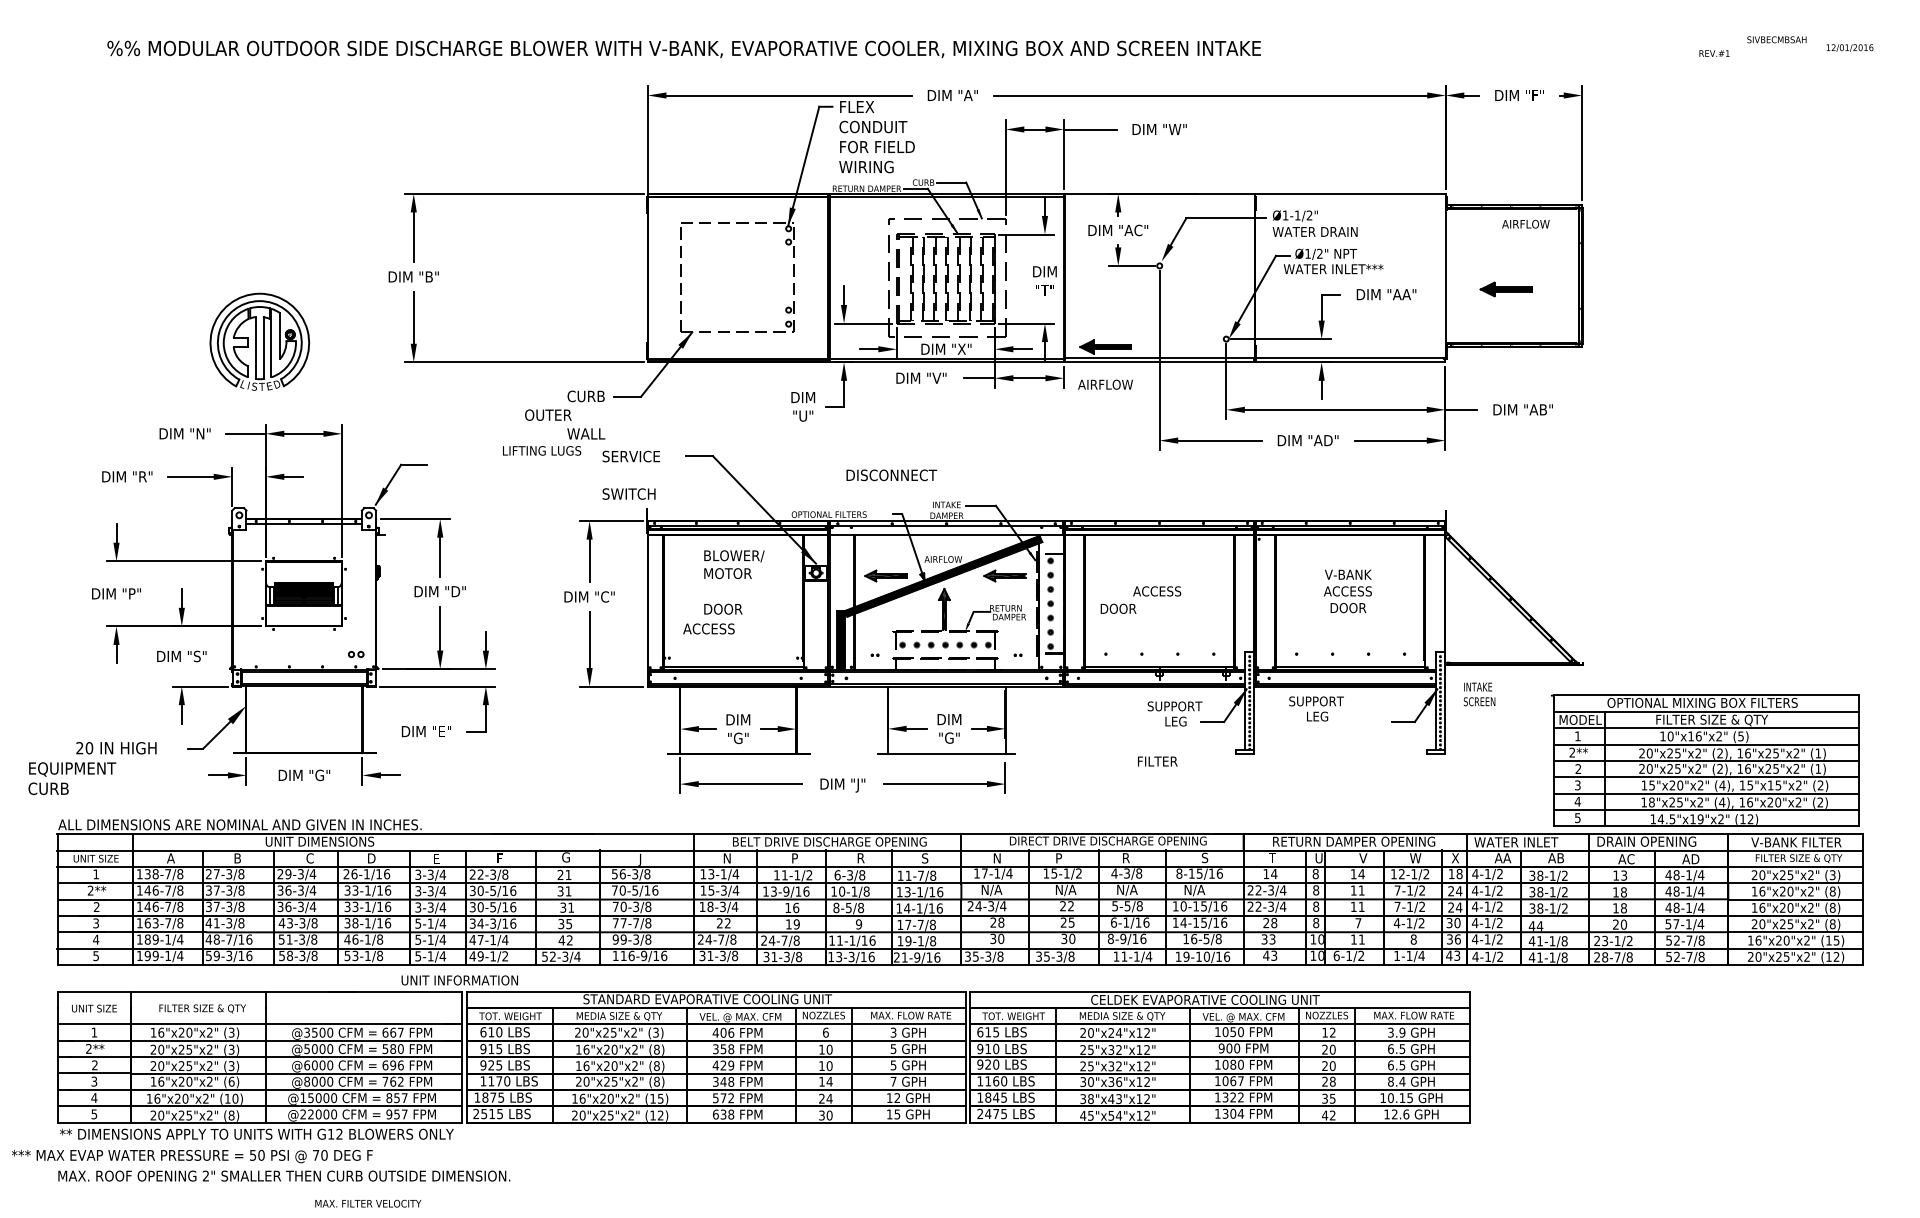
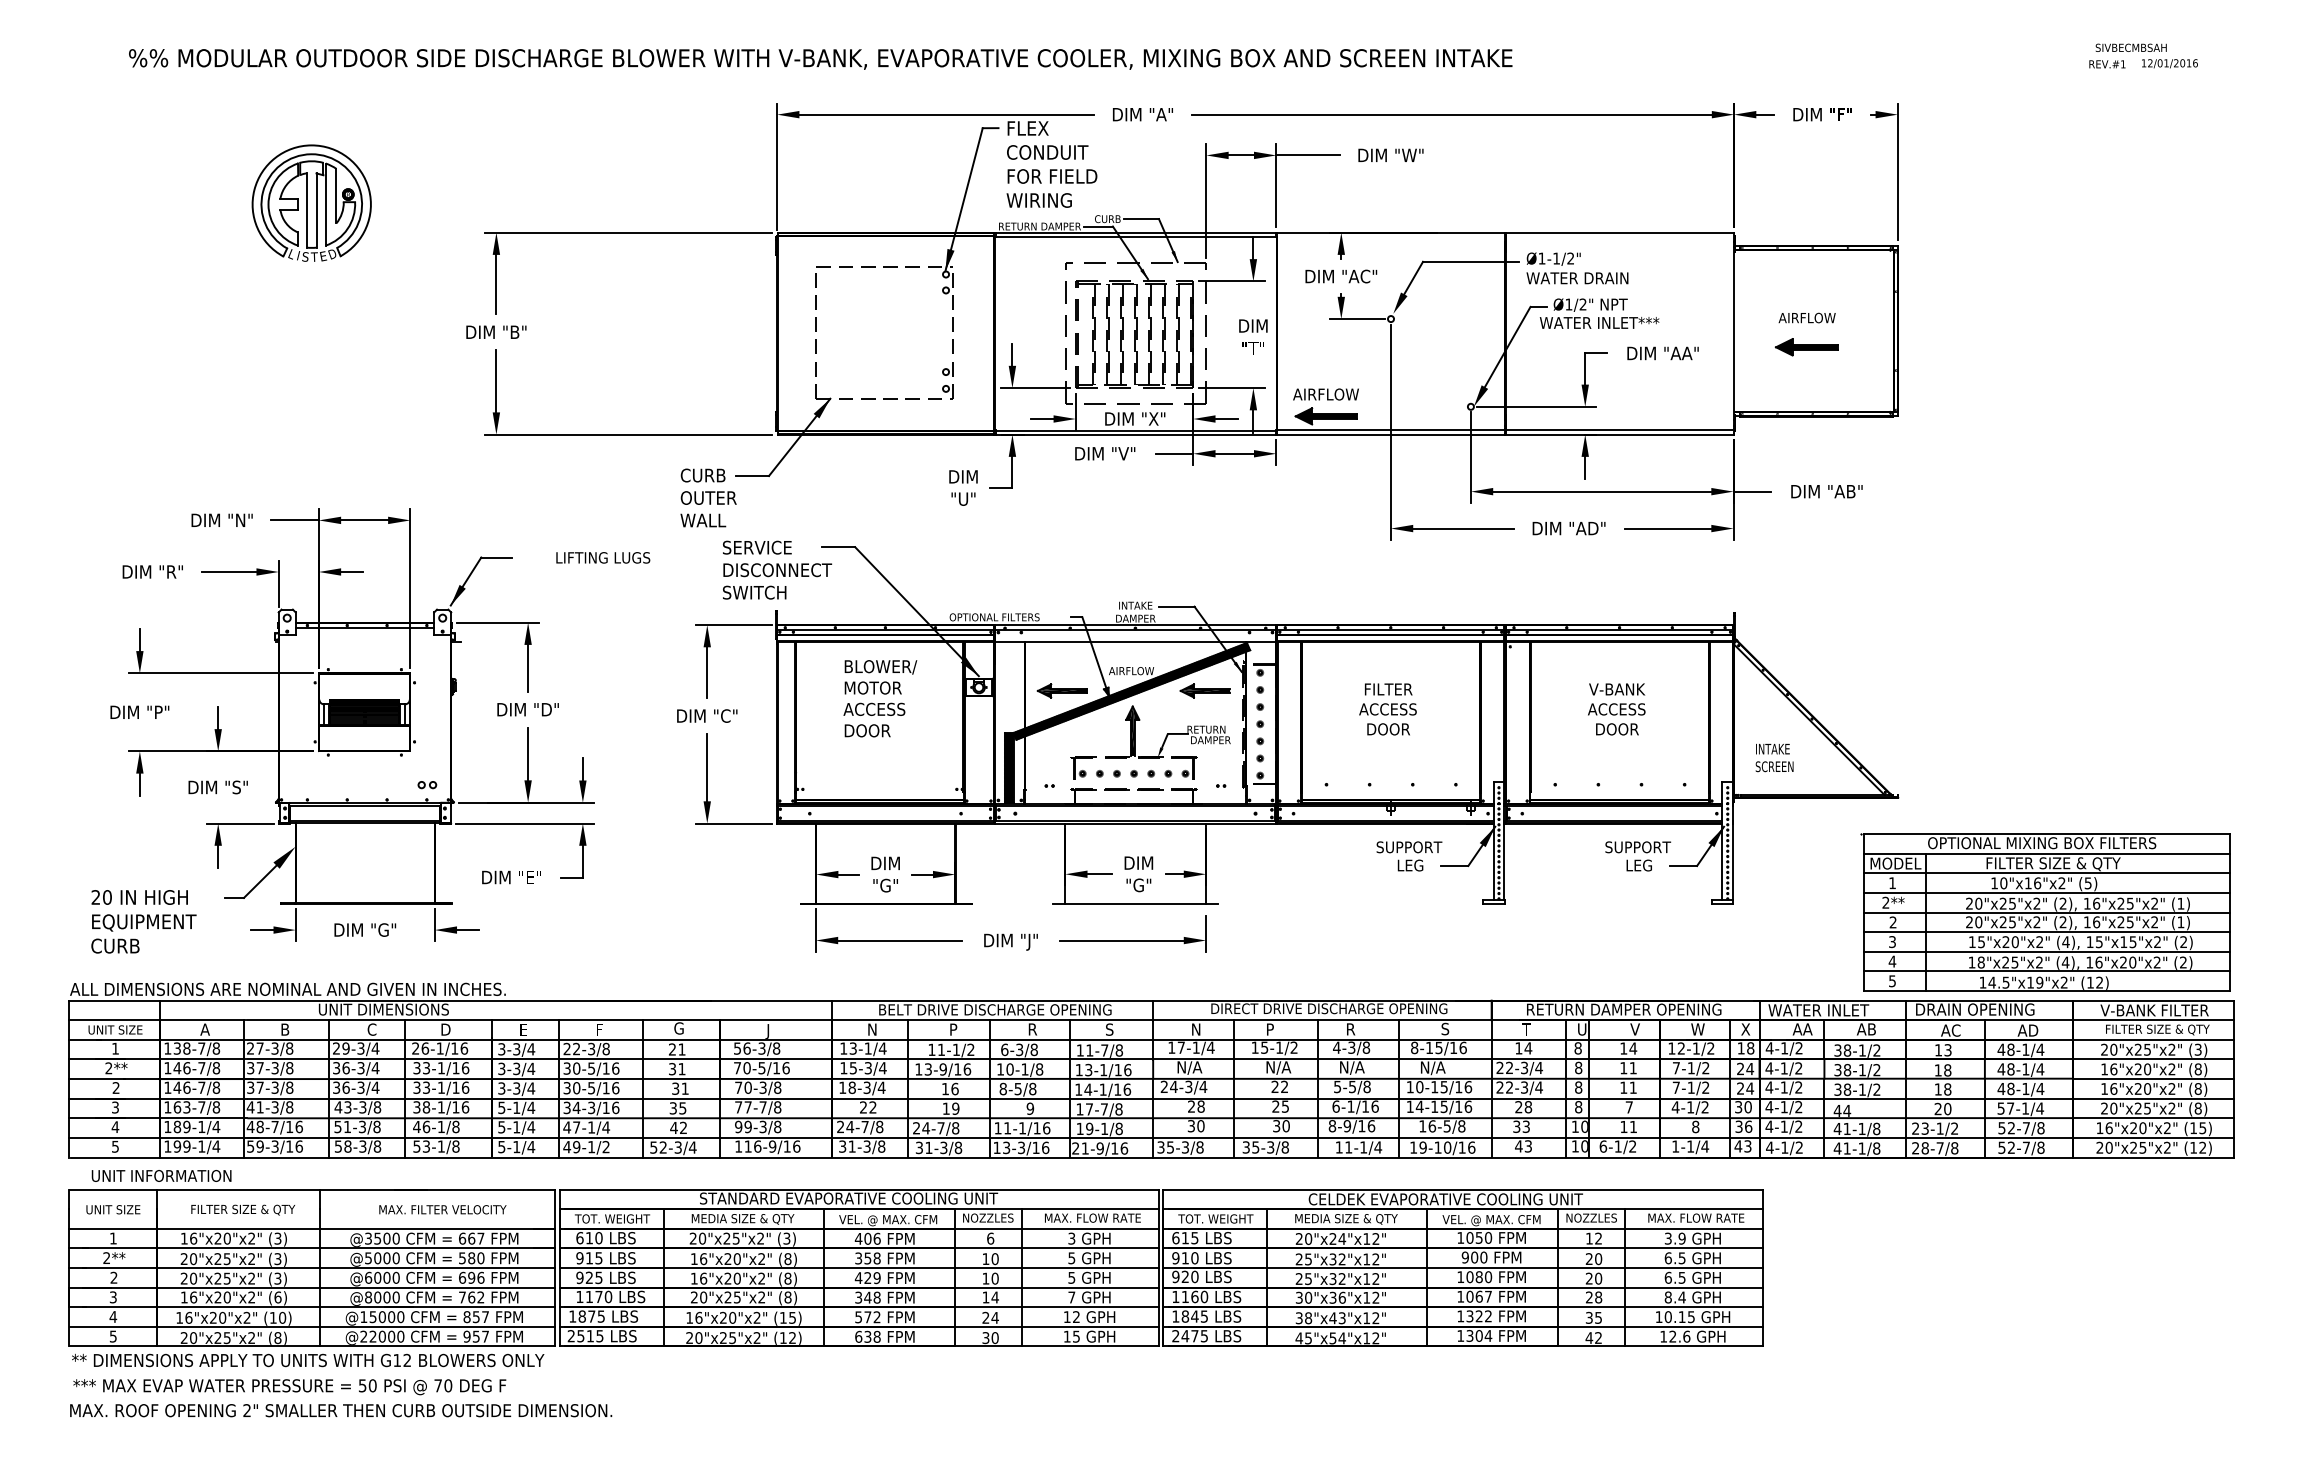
text: (1849, 47) -> (2169, 63), moved
text: (1714, 53) -> (2107, 64), moved
text: (1525, 223) -> (1806, 317), moved
part: (259, 341) -> (311, 202), moved
text: (1105, 384) -> (1325, 394), moved
text: (548, 414) -> (708, 497), moved
text: (542, 450) -> (603, 557), moved
text: (891, 475) -> (777, 570), moved
text: (1118, 609) -> (1388, 729), moved
text: (709, 628) -> (874, 708), moved
text: (1479, 694) -> (1774, 758), moved
text: (1316, 709) -> (1638, 856), moved
text: (1157, 761) -> (1388, 689), moved
text: (72, 778) -> (143, 933), moved
text: (459, 980) -> (161, 1175), moved
text: (192, 1156) -> (289, 1387), moved
text: (368, 1203) -> (442, 1209), moved

